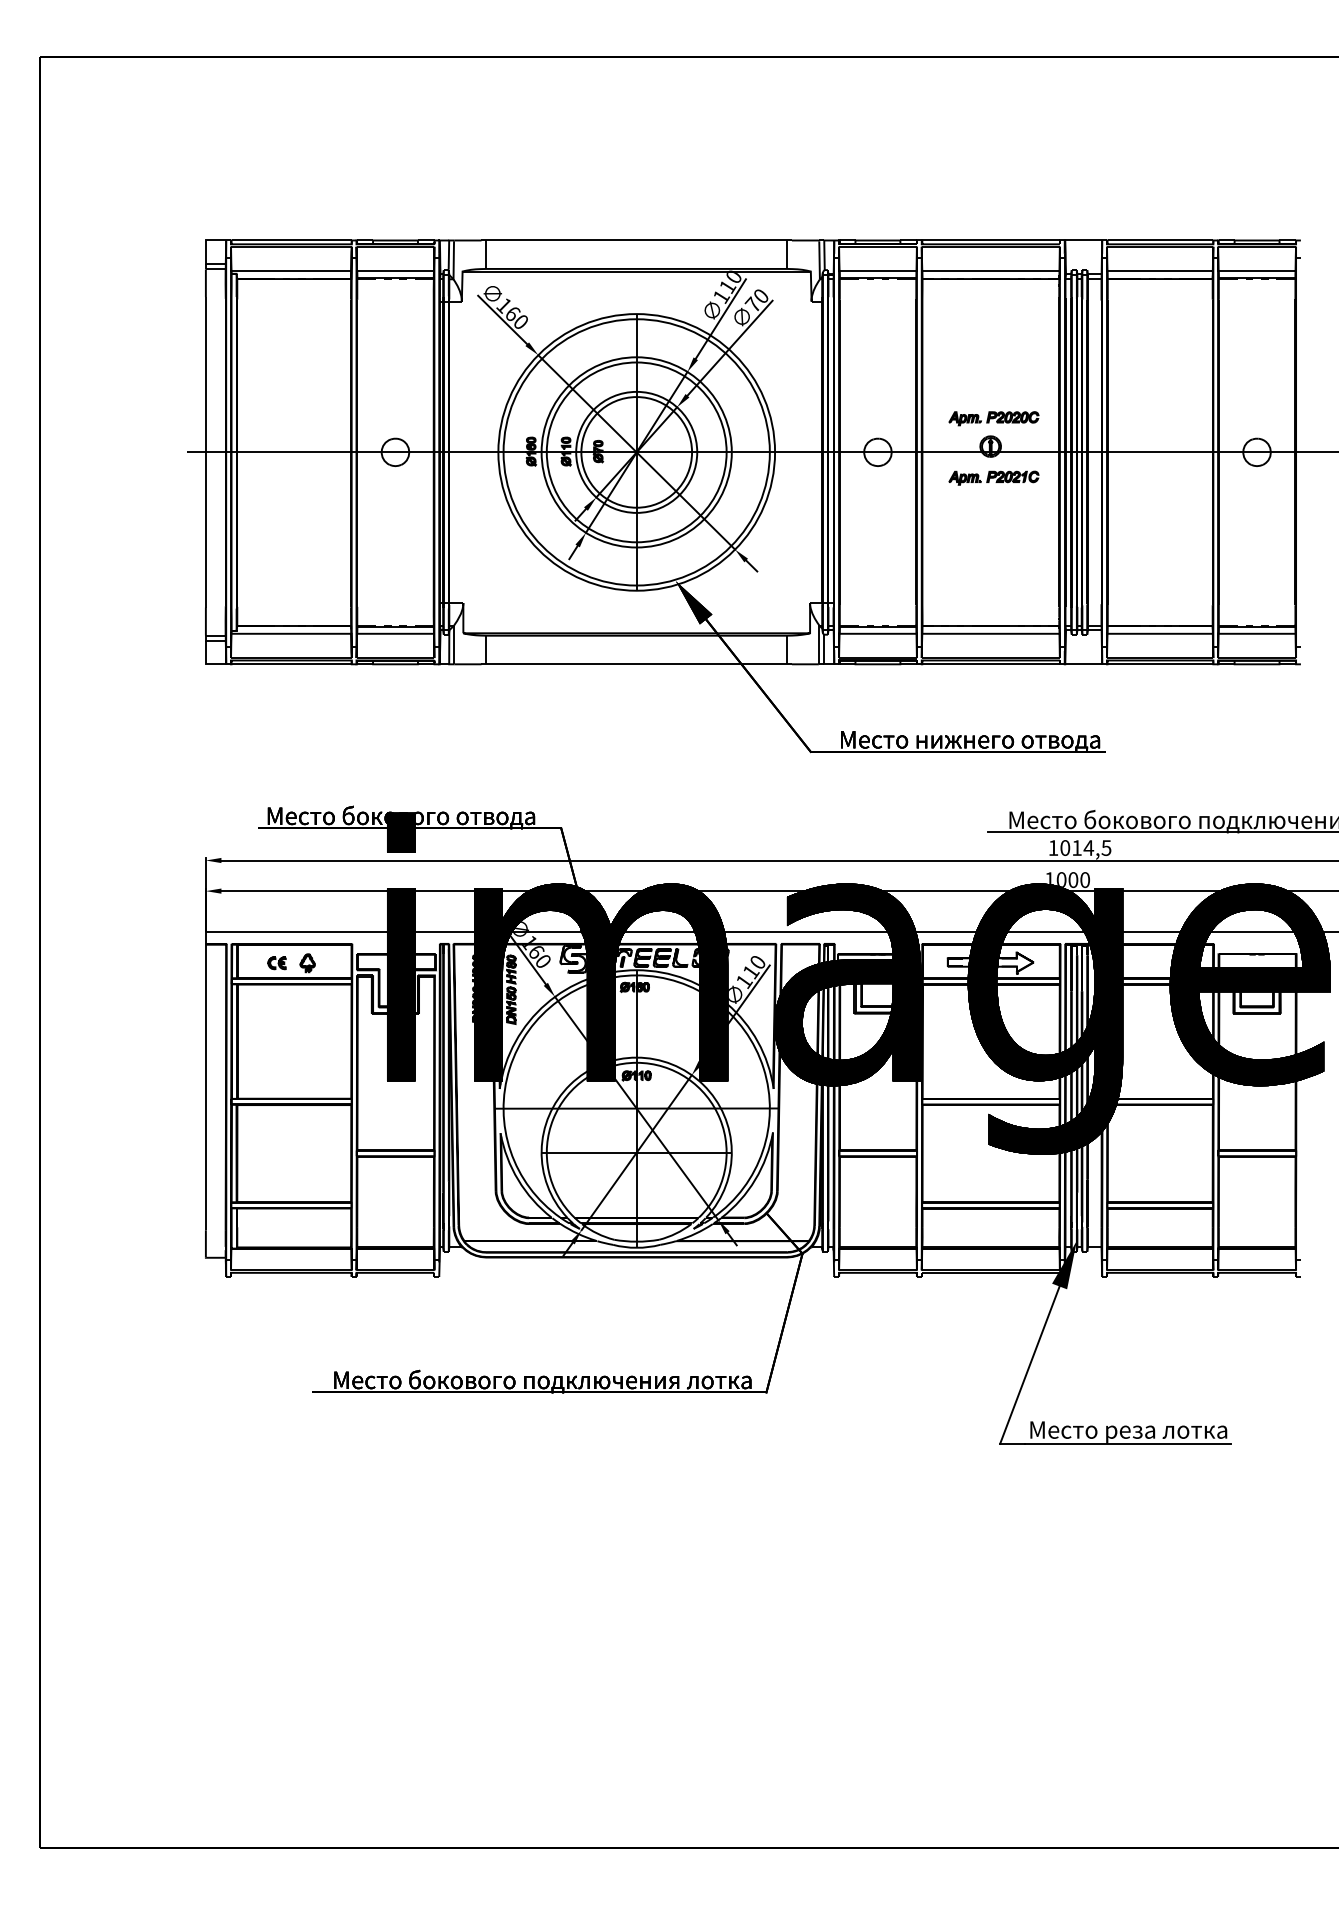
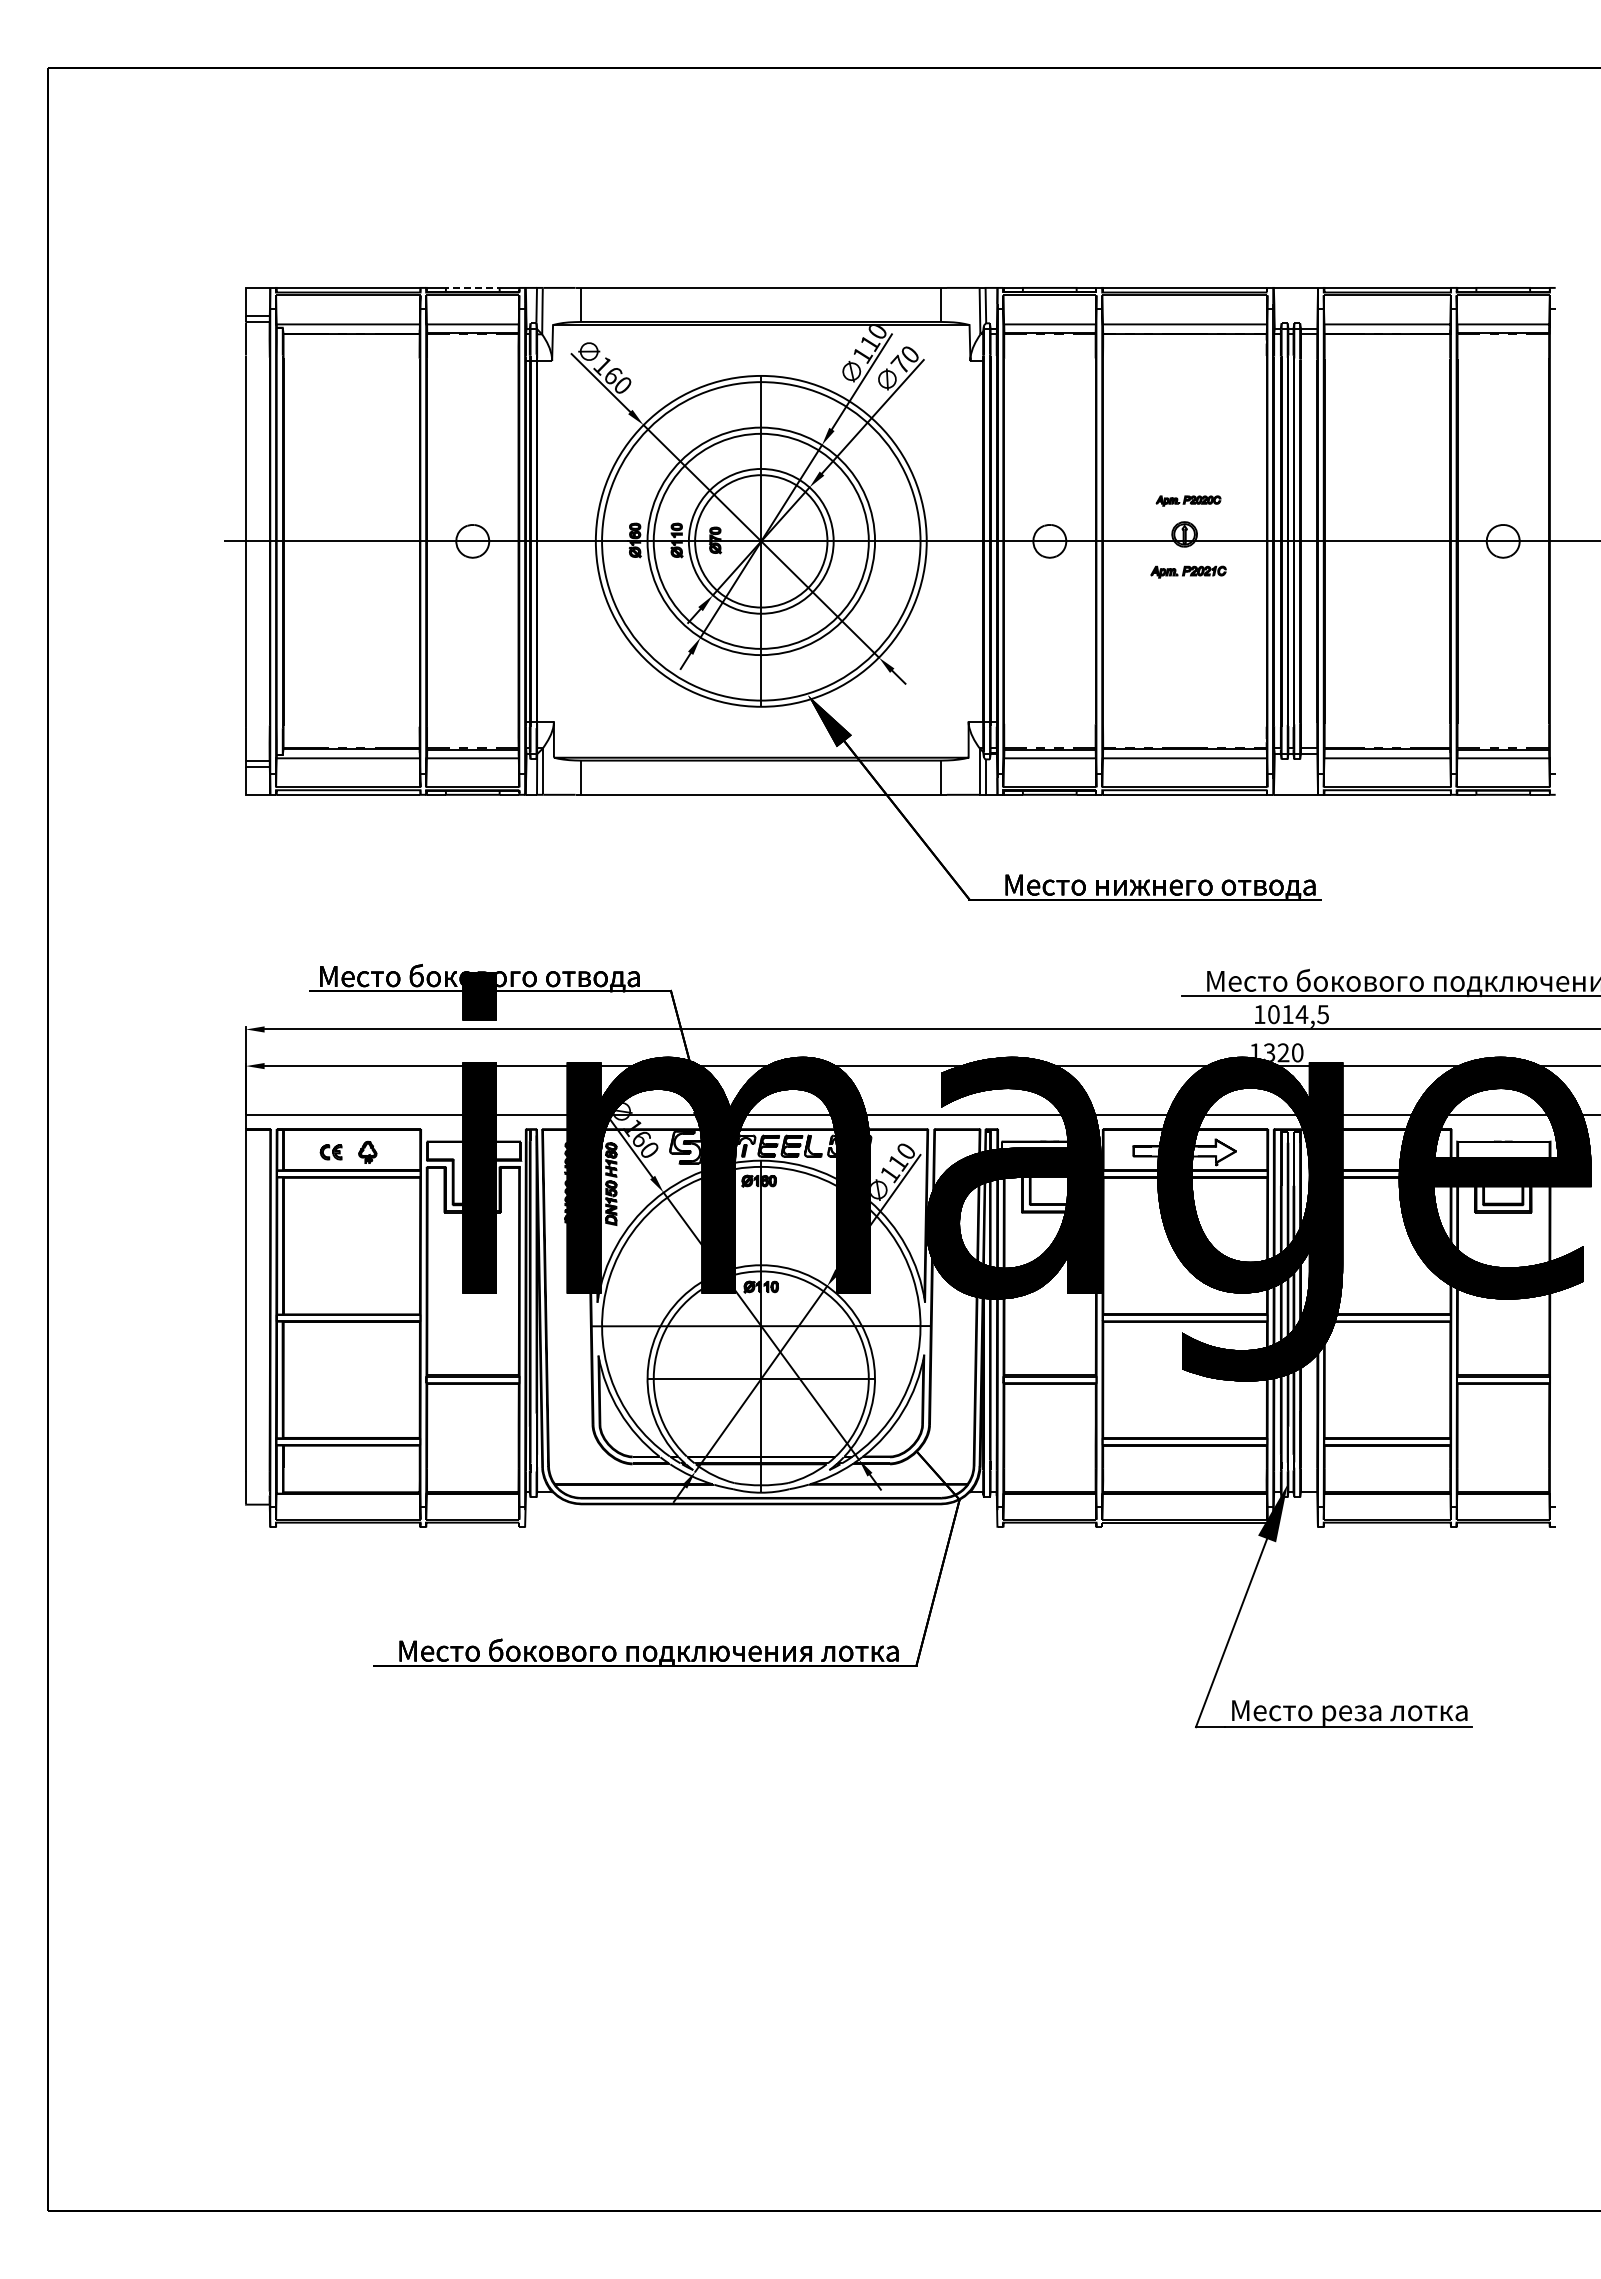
line: (395, 240) -> (472, 287), solid -> dashed
part: (993, 418) -> (1188, 500), size x0.6
part: (993, 477) -> (1188, 571), size x0.7
text: (1067, 879) -> (1276, 1052), 1000 -> 1320

